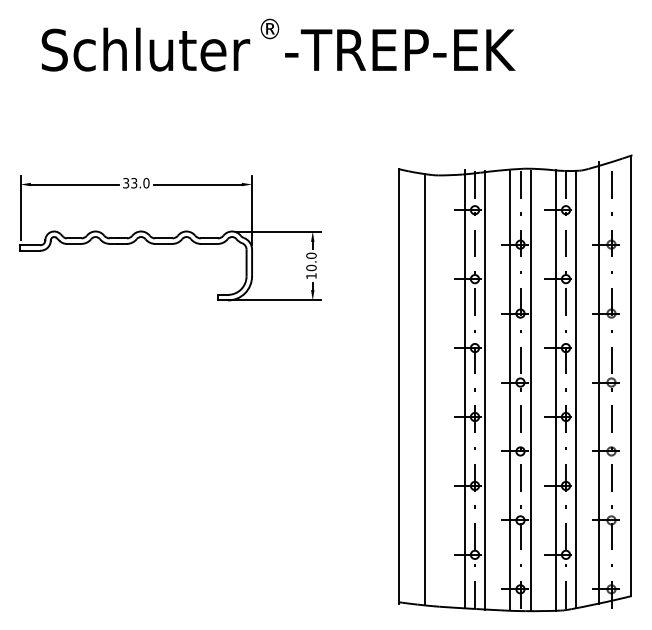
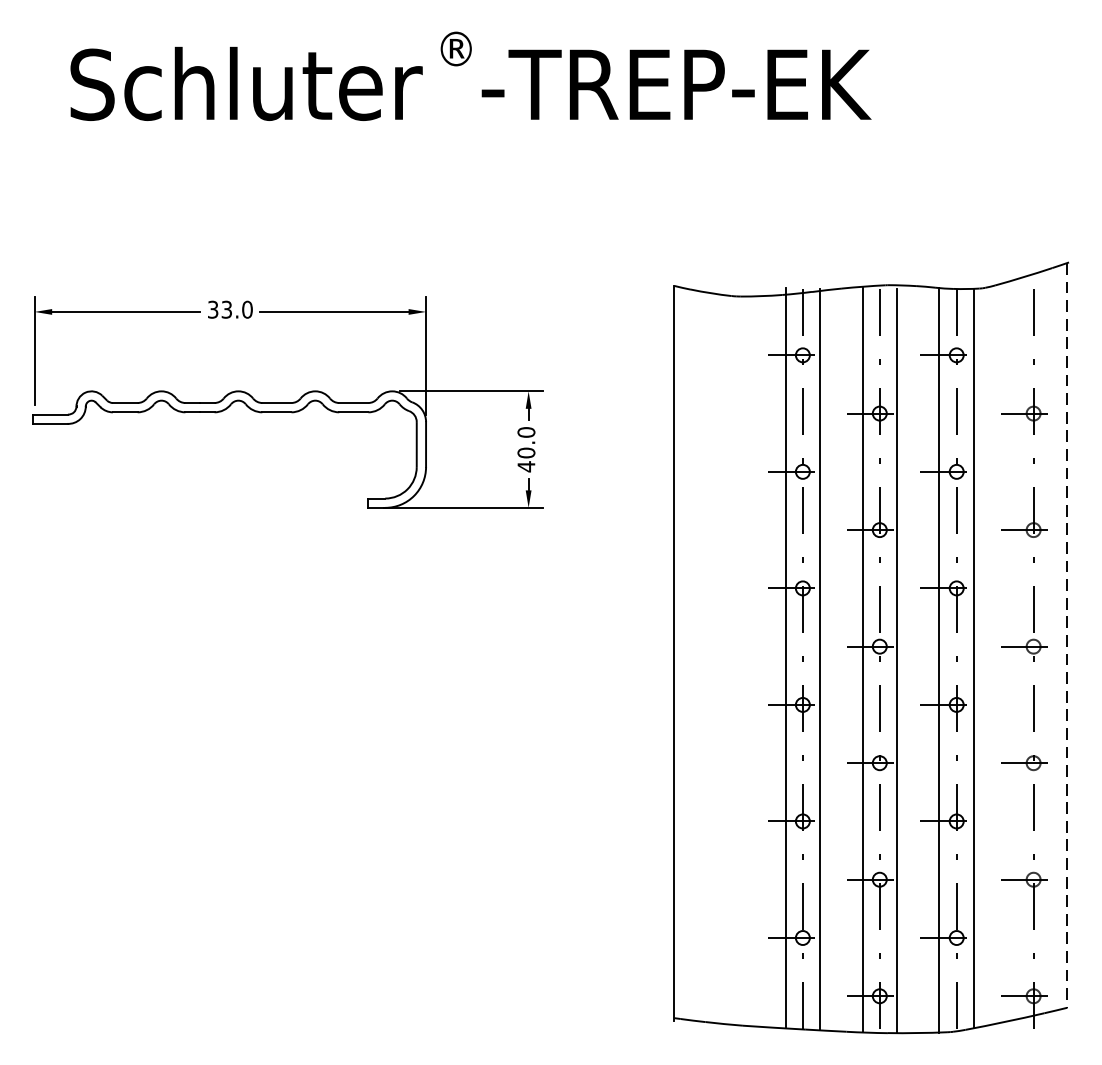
text: (311, 275) -> (526, 465), 10.0 -> 40.0
line: (631, 376) -> (1067, 636), solid -> dashed
line: (598, 382) -> (1011, 646), removed
line: (424, 389) -> (717, 658), removed

